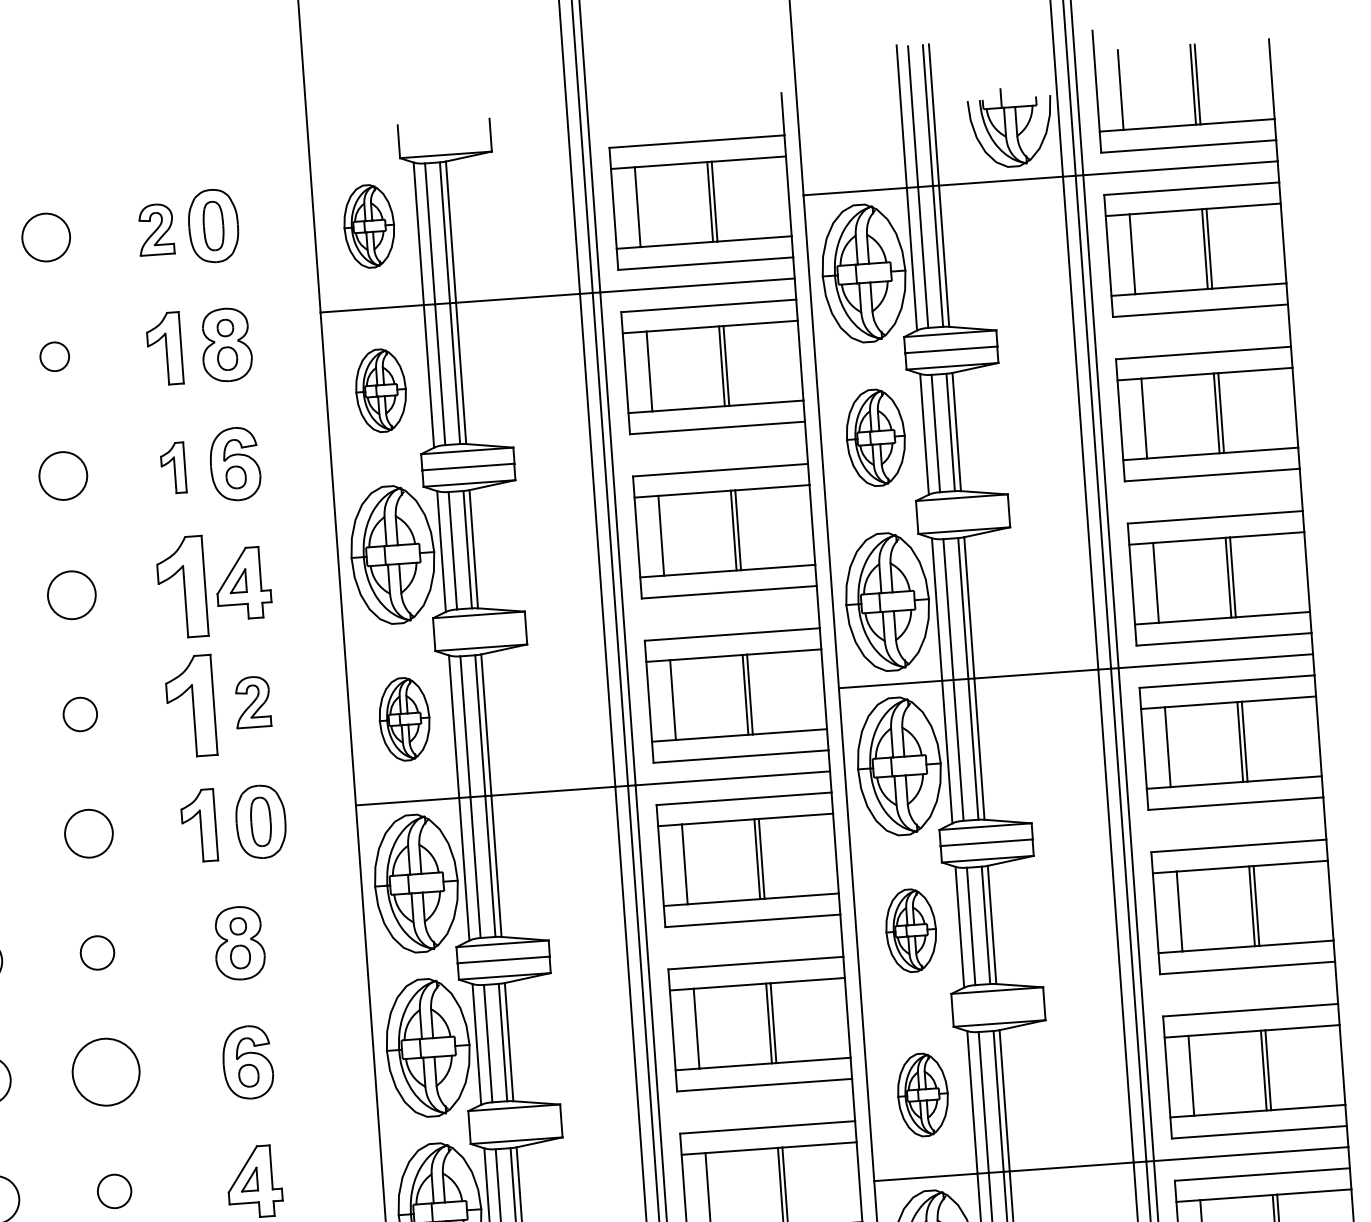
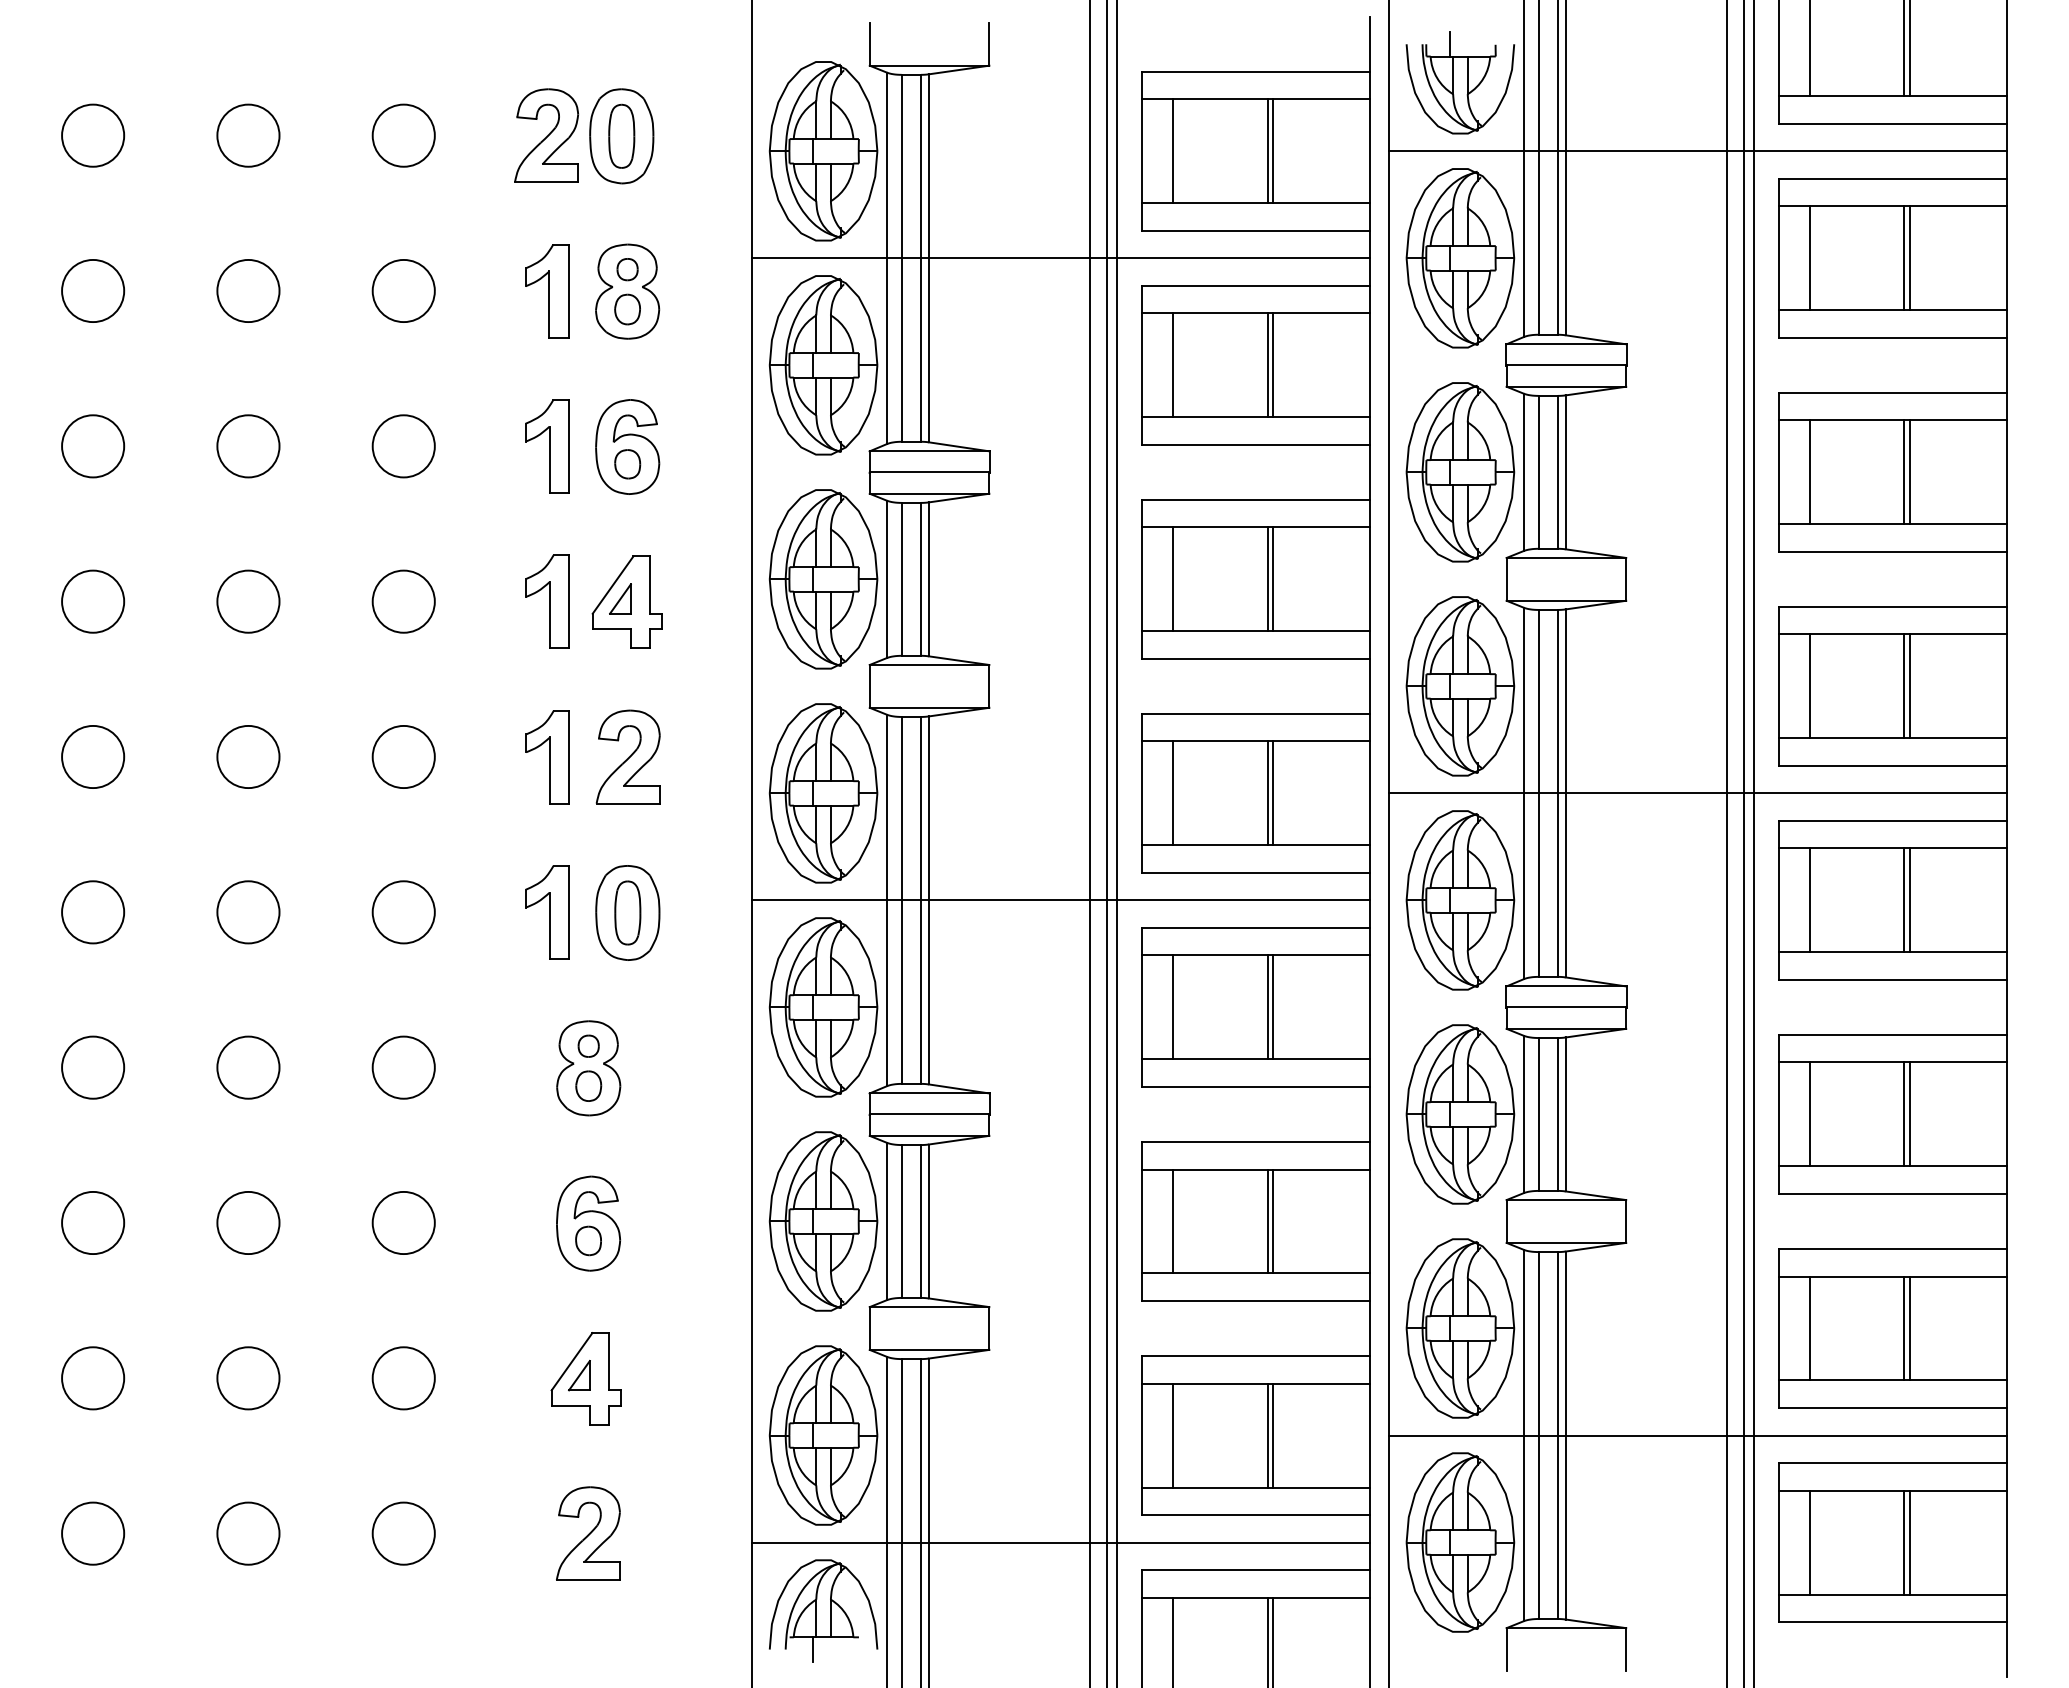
part: (1011, 127) -> (1460, 82), moved
part: (369, 226) -> (823, 151), size x1.67
part: (155, 229) -> (546, 135), size x1.43
circle: (54, 356) -> (403, 290), size x1.67
part: (381, 390) -> (823, 365), size x1.67
part: (875, 437) -> (1460, 472), size x1.43
part: (173, 468) -> (547, 446), size x1.43
part: (182, 587) -> (547, 601), size x0.71
part: (252, 701) -> (627, 756), size x1.43
part: (190, 706) -> (547, 757), size x0.71
circle: (80, 714) -> (403, 756), size x1.43
part: (404, 719) -> (823, 793), size x1.67
part: (911, 930) -> (1460, 1114), size x1.67
circle: (97, 952) -> (403, 1067), size x1.43
circle: (105, 1071) -> (403, 1222), size x0.71
part: (923, 1095) -> (1460, 1328), size x1.67
circle: (114, 1191) -> (403, 1378), size x1.43

